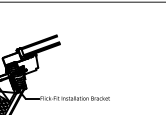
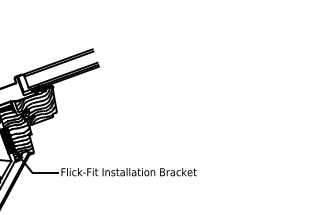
hatch: (27, 64) -> (35, 105), added

